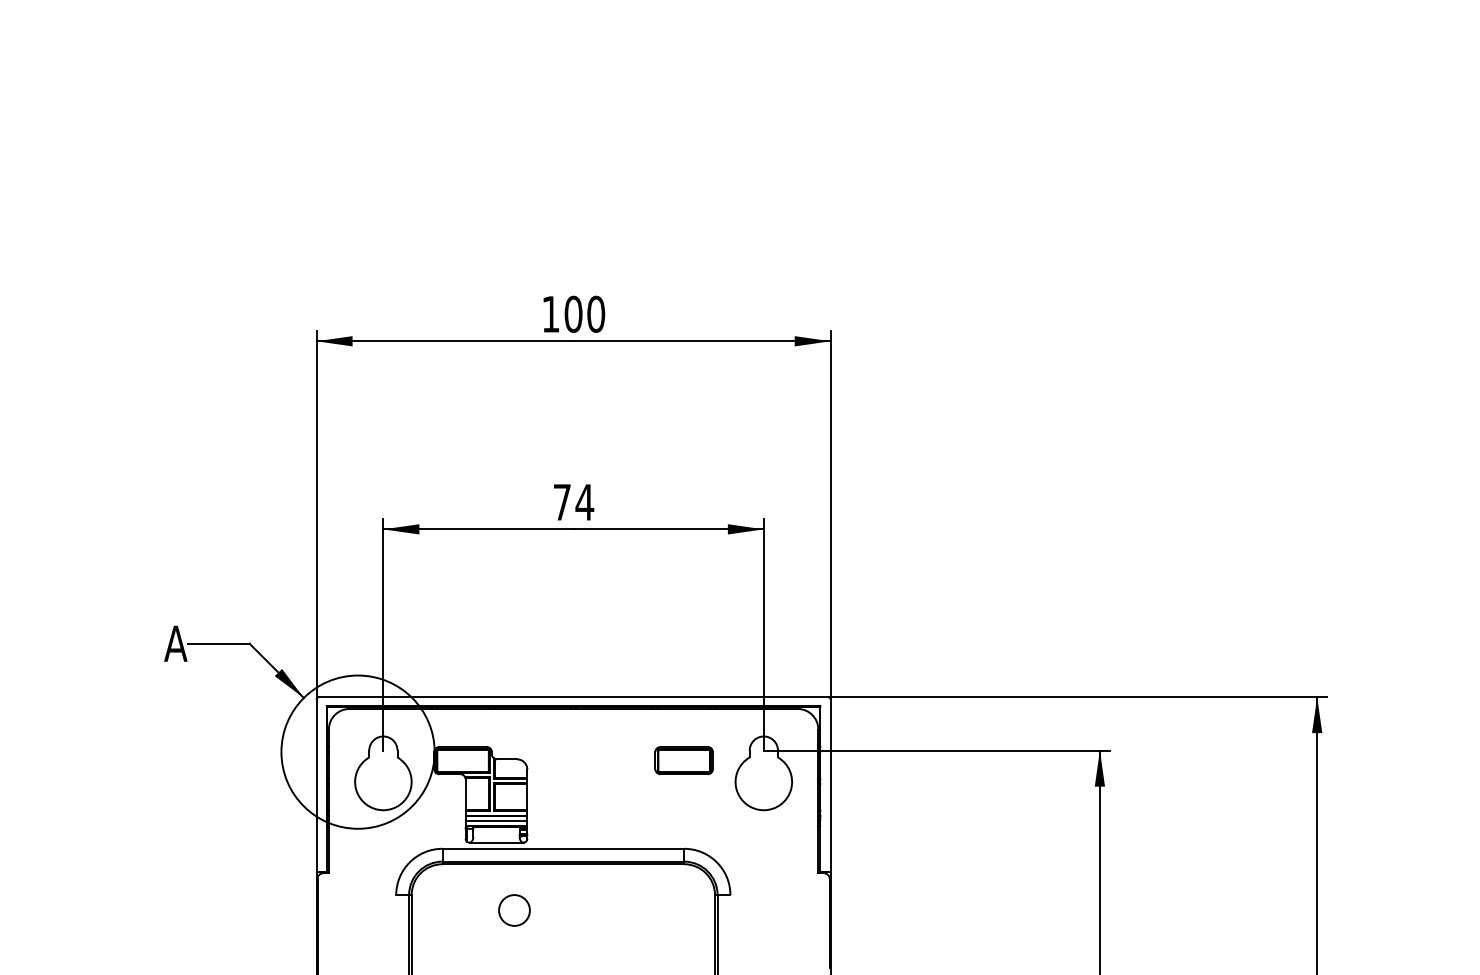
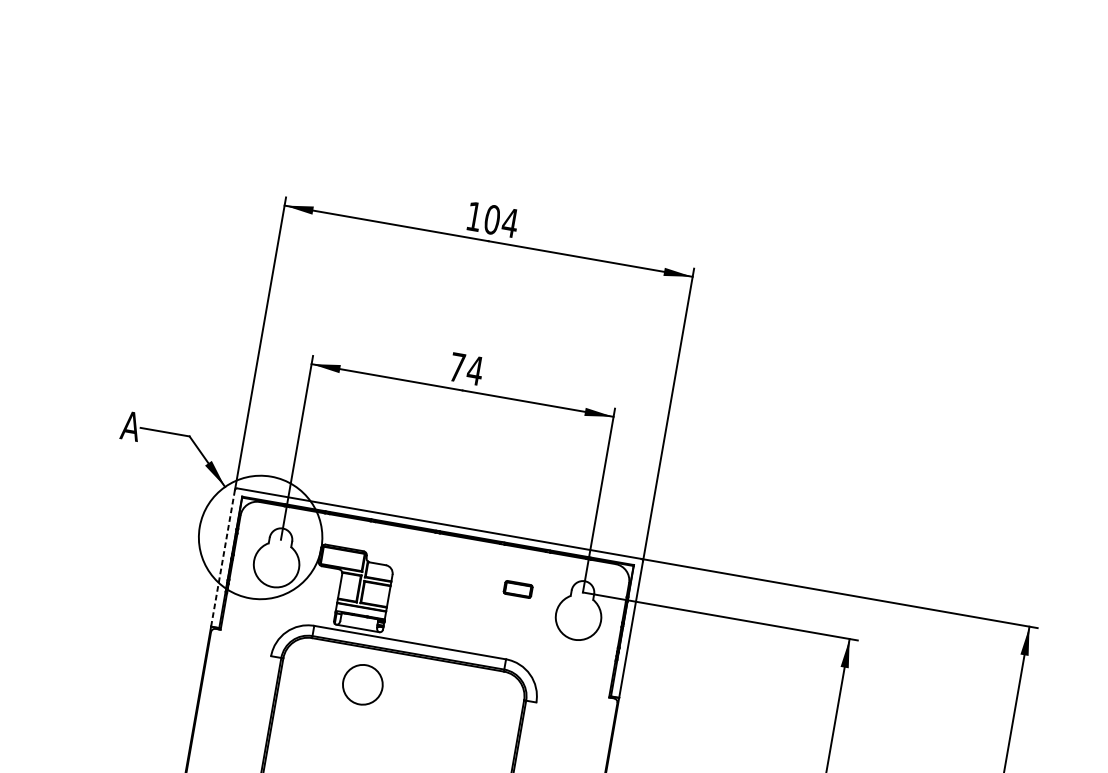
text: (595, 313) -> (509, 222), 100 -> 104
part: (683, 760) -> (517, 589), size x0.6
line: (316, 785) -> (223, 558), solid -> dashed
line: (496, 821) -> (360, 611), removed
circle: (514, 910) -> (362, 684), size x1.6

